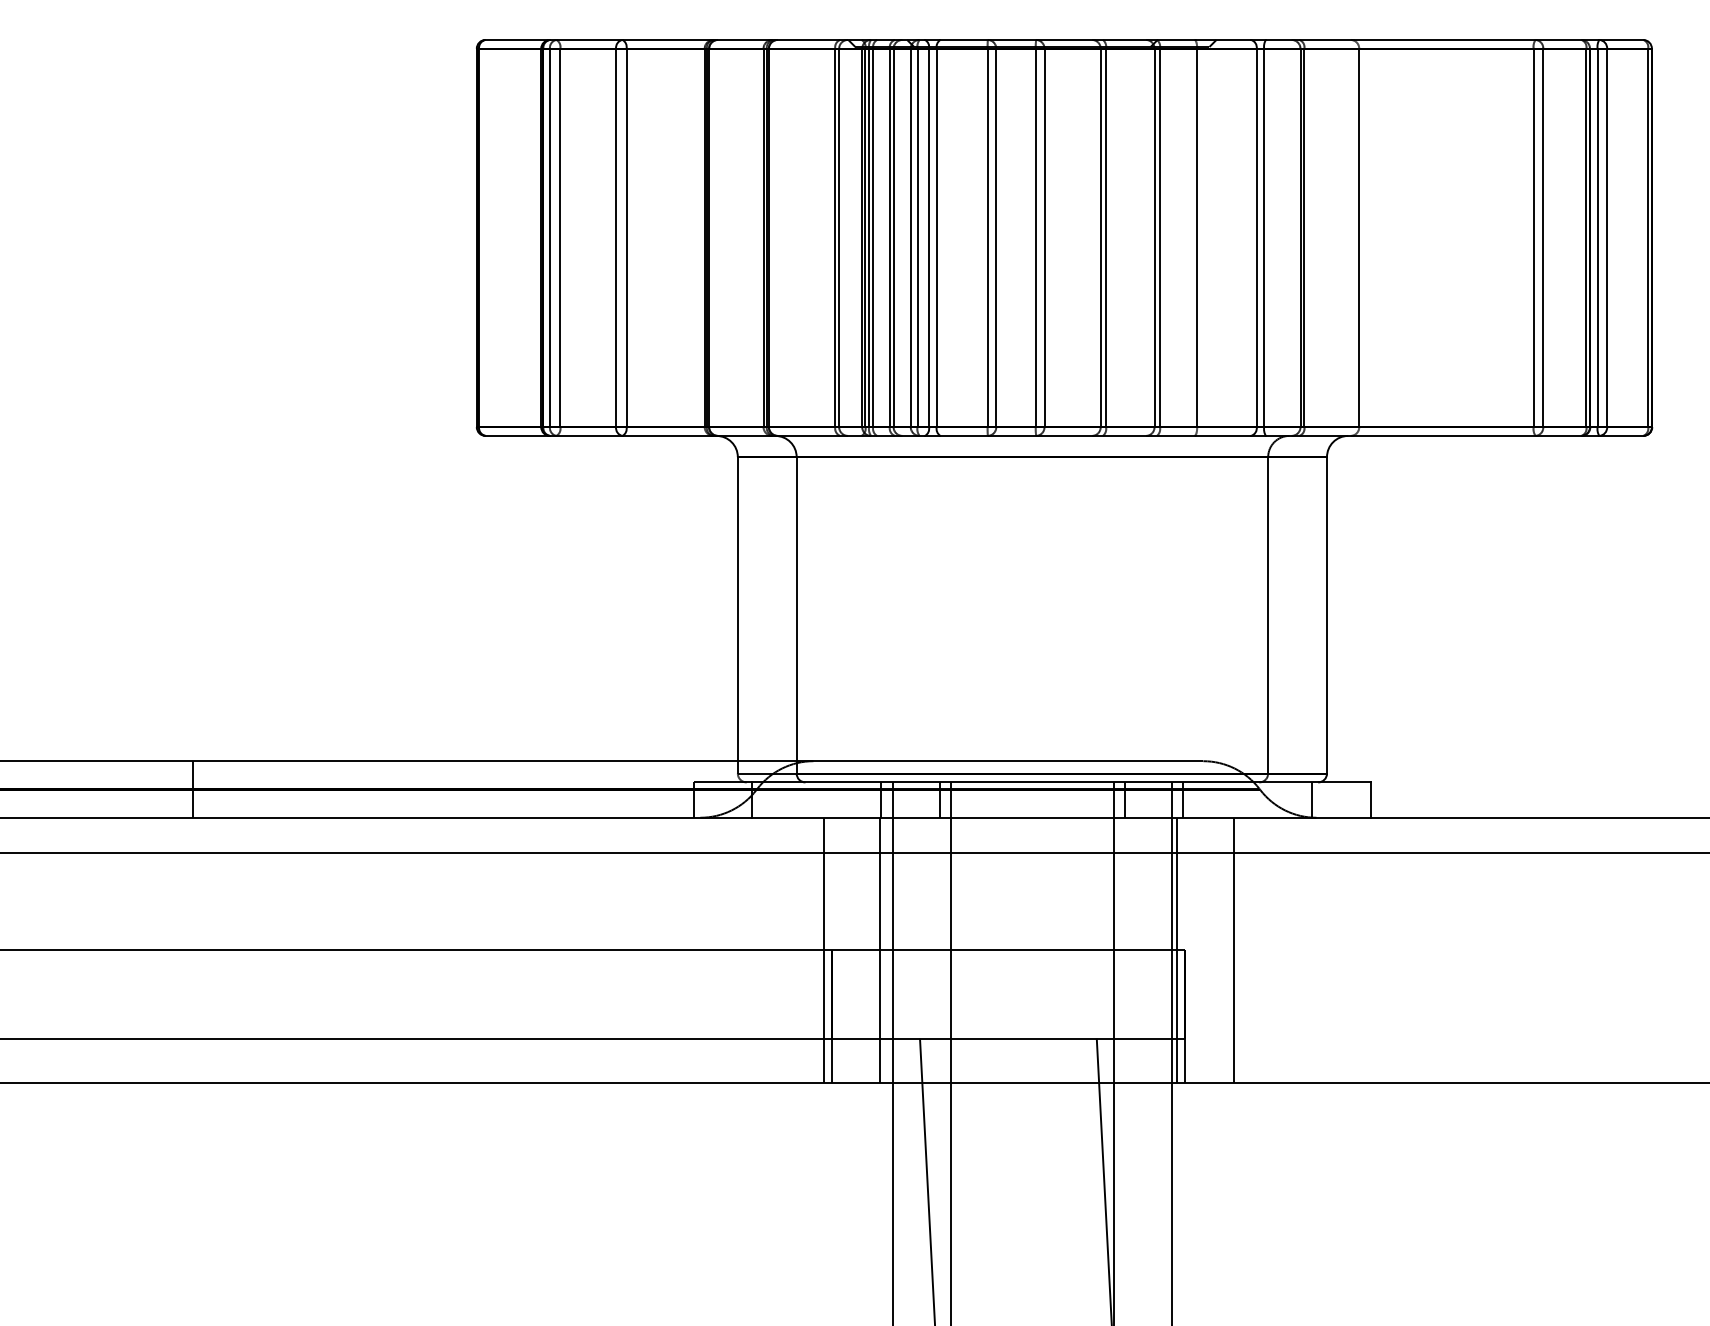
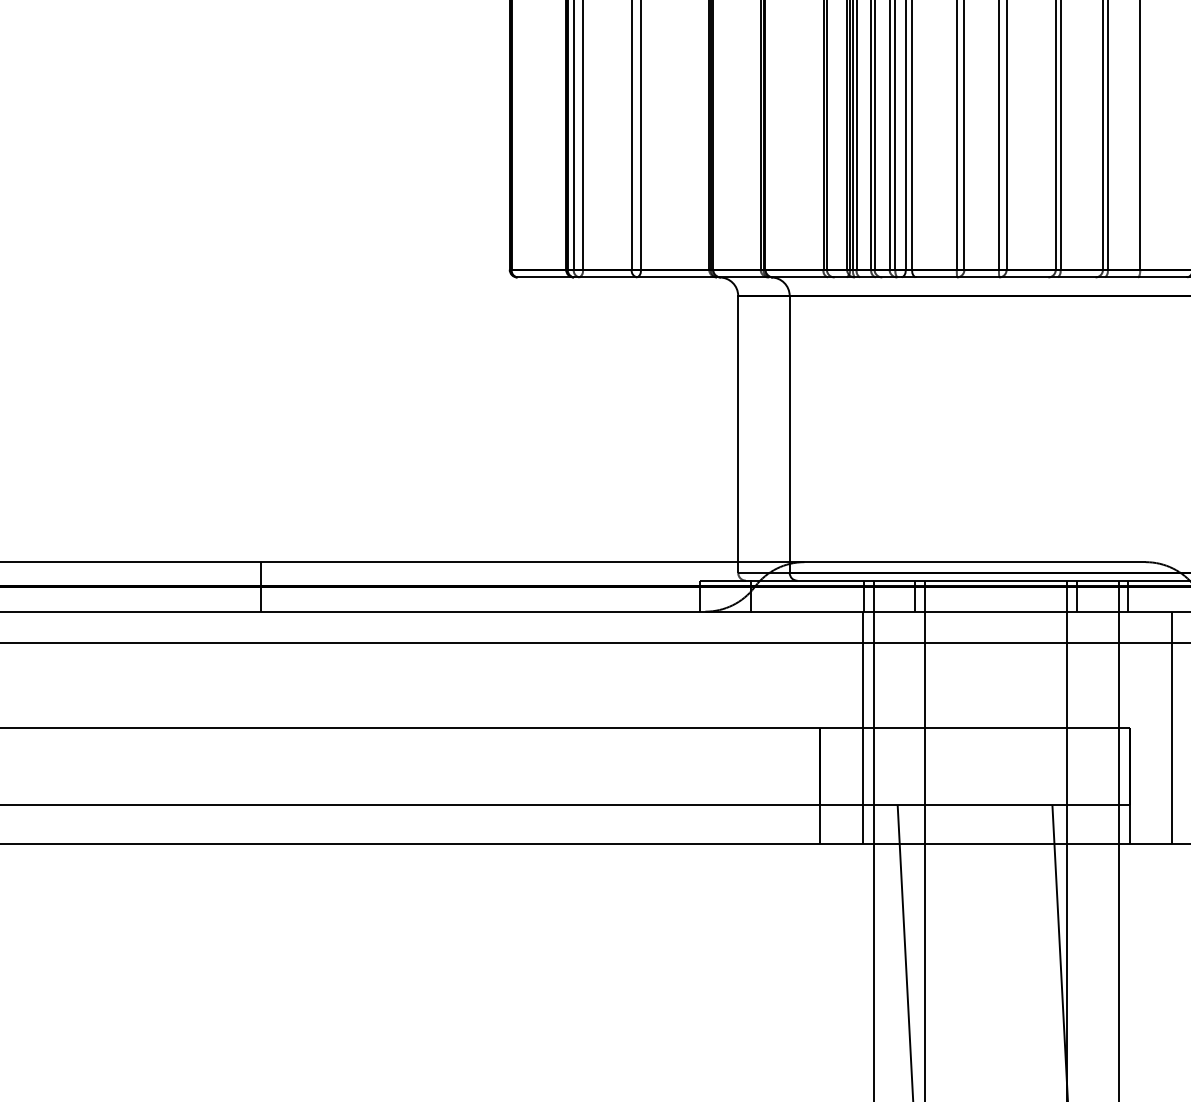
line: (823, 949) -> (813, 726), removed
line: (1177, 949) -> (1123, 726), removed

